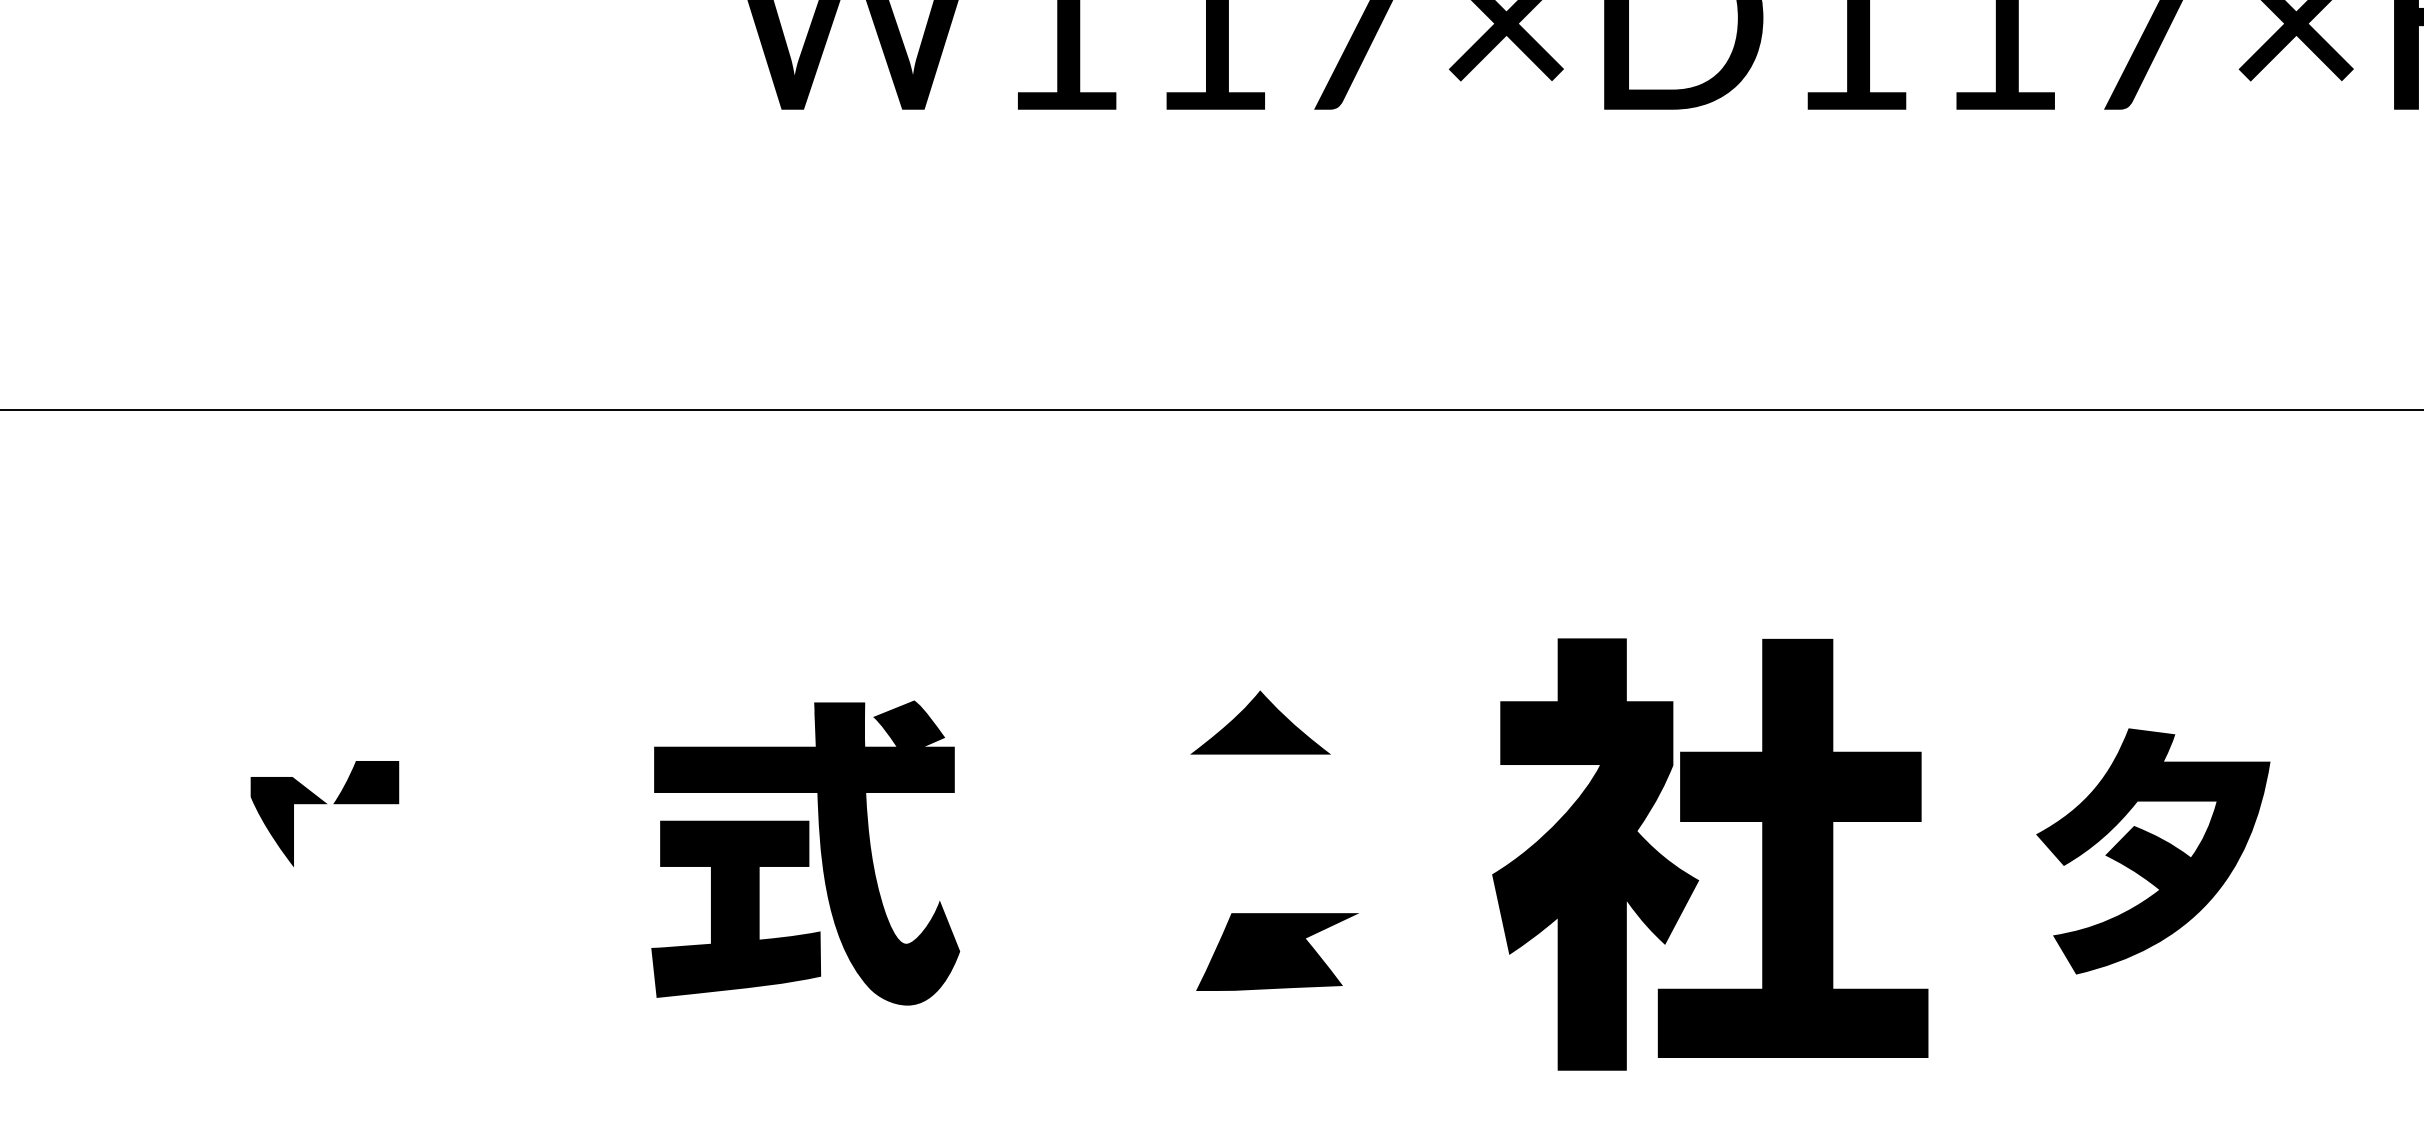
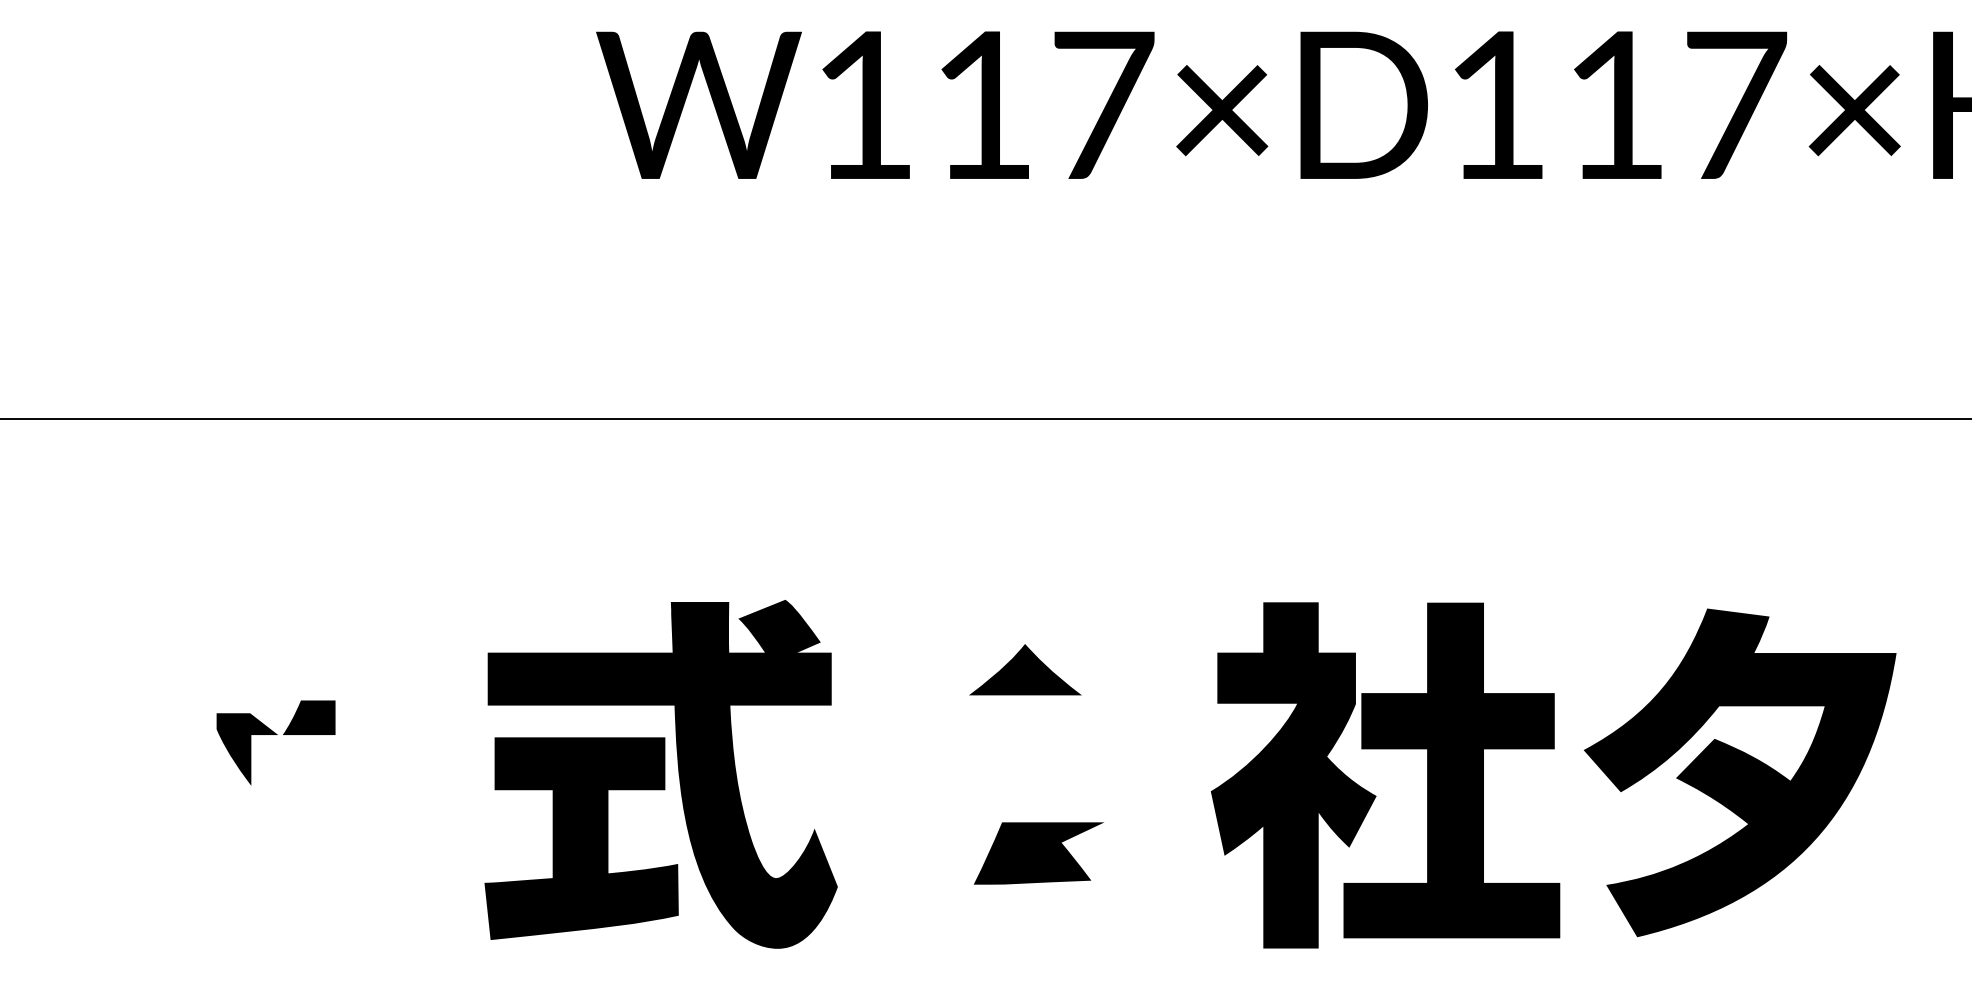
part: (2153, 850) -> (1740, 772), size x1.67
part: (804, 852) -> (660, 773), size x1.43

